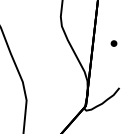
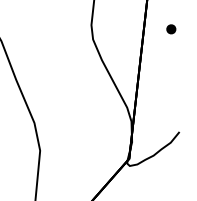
part: (113, 43) -> (170, 29), moved

